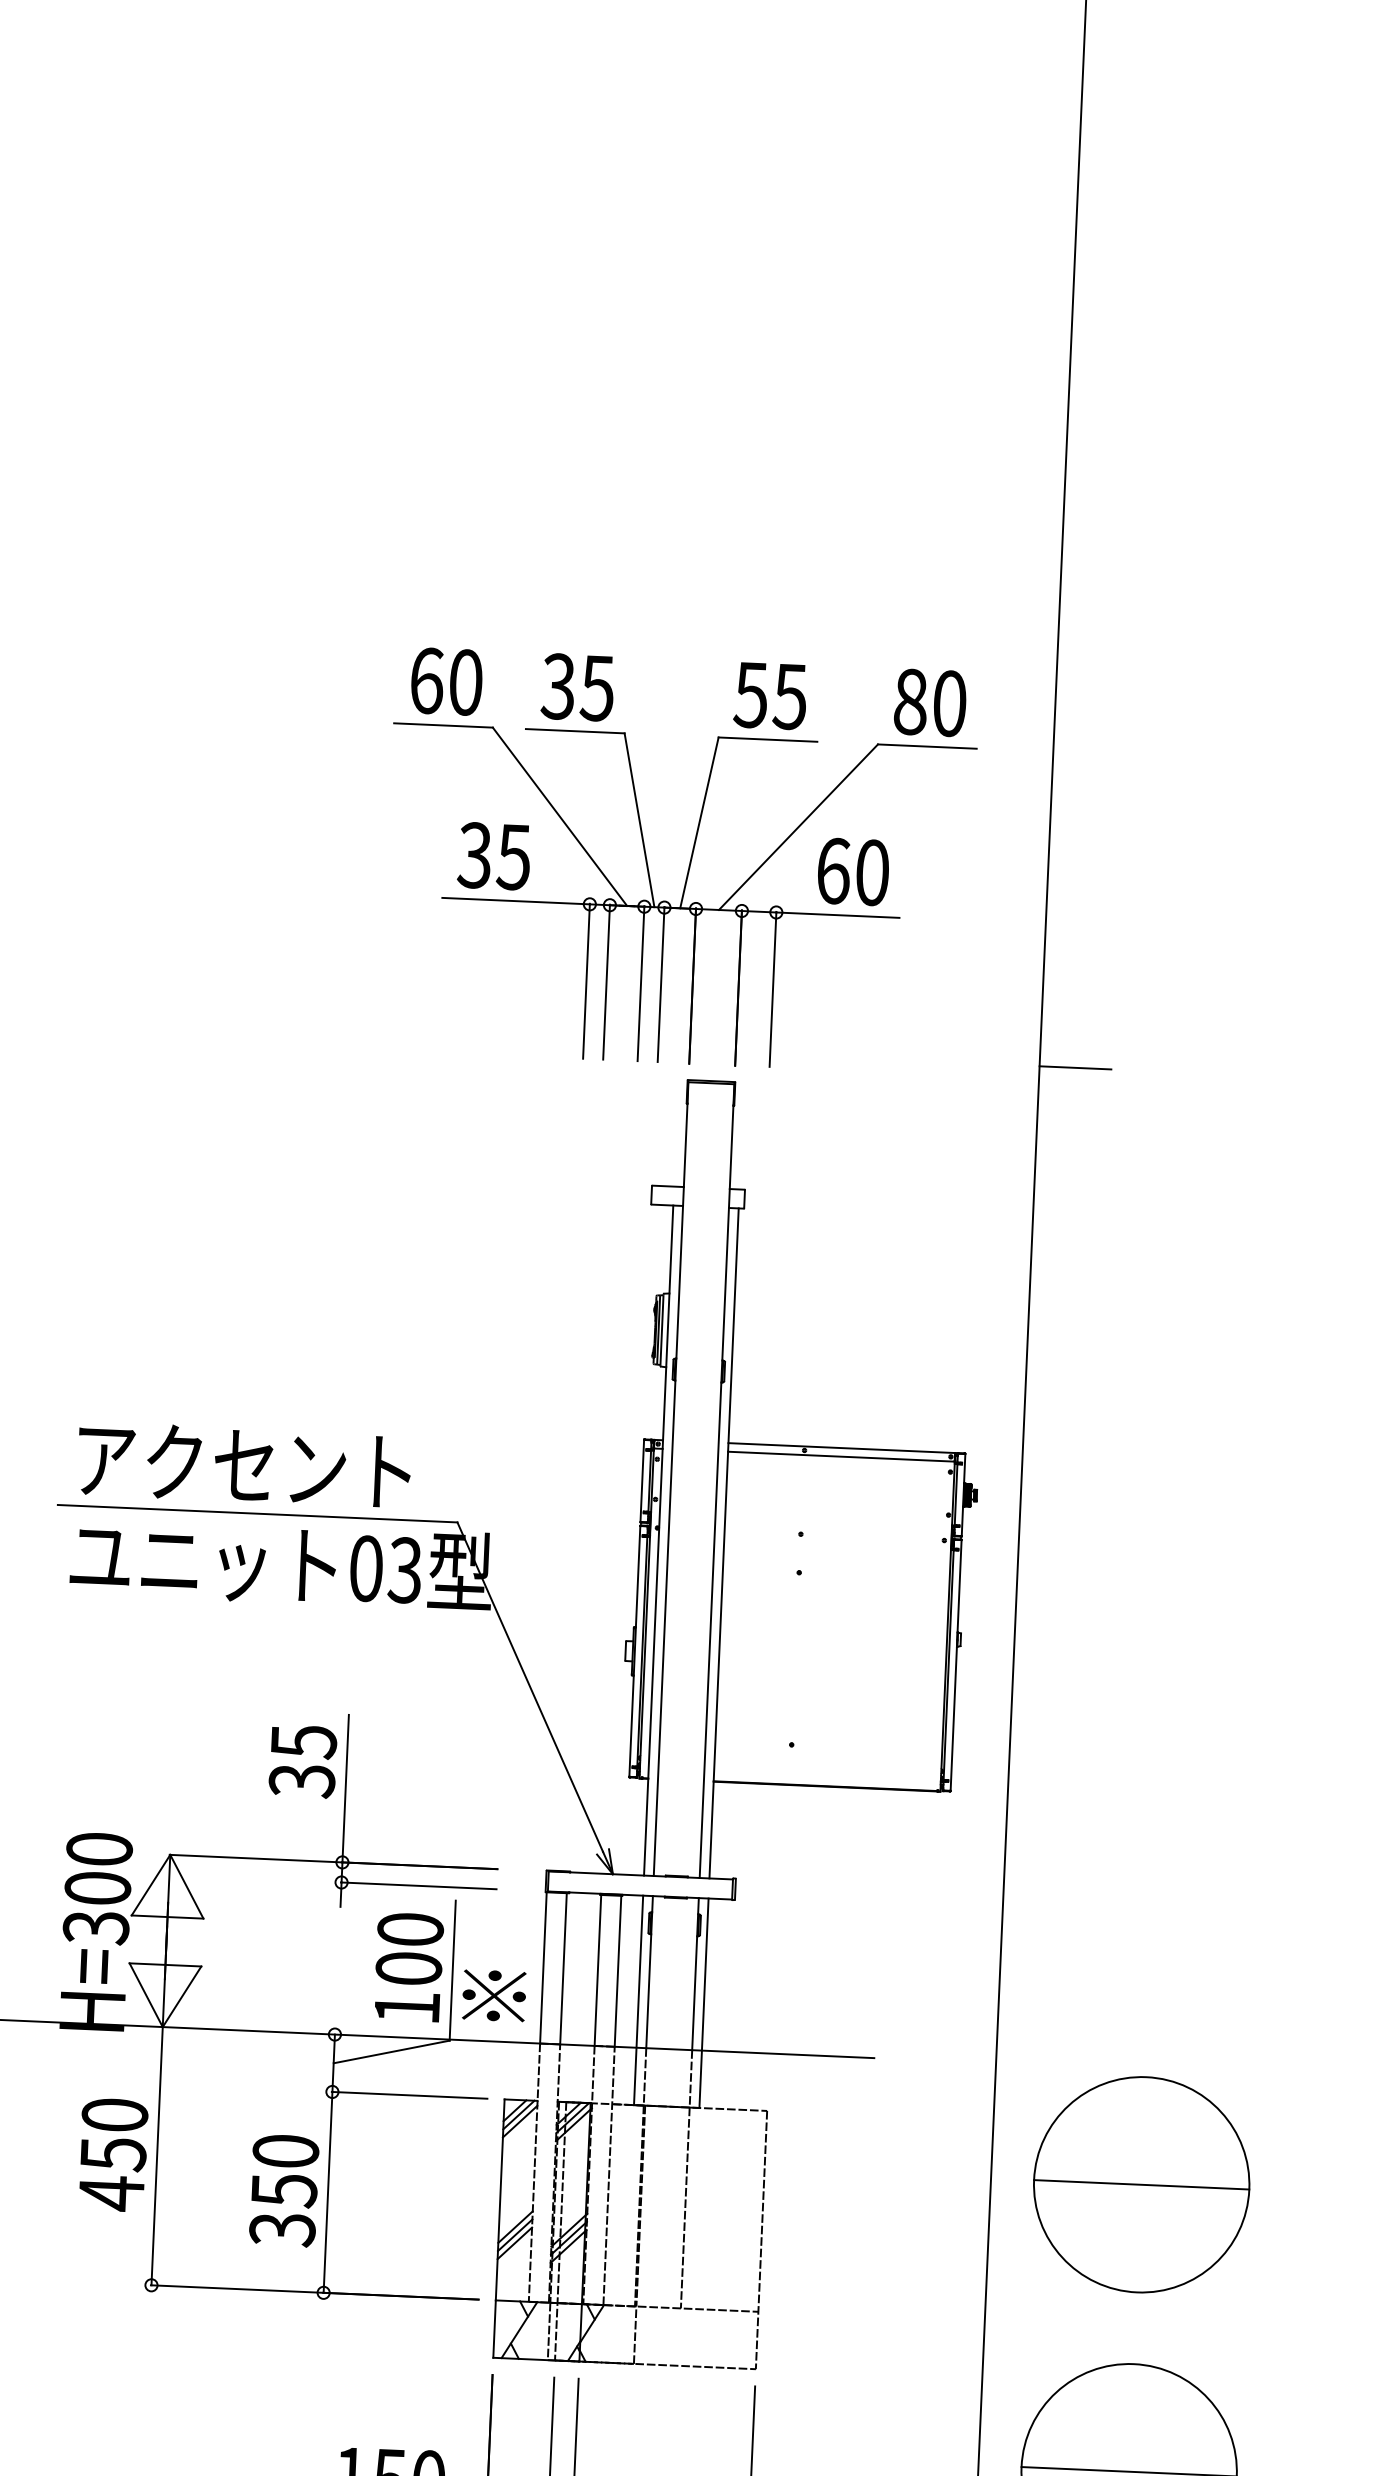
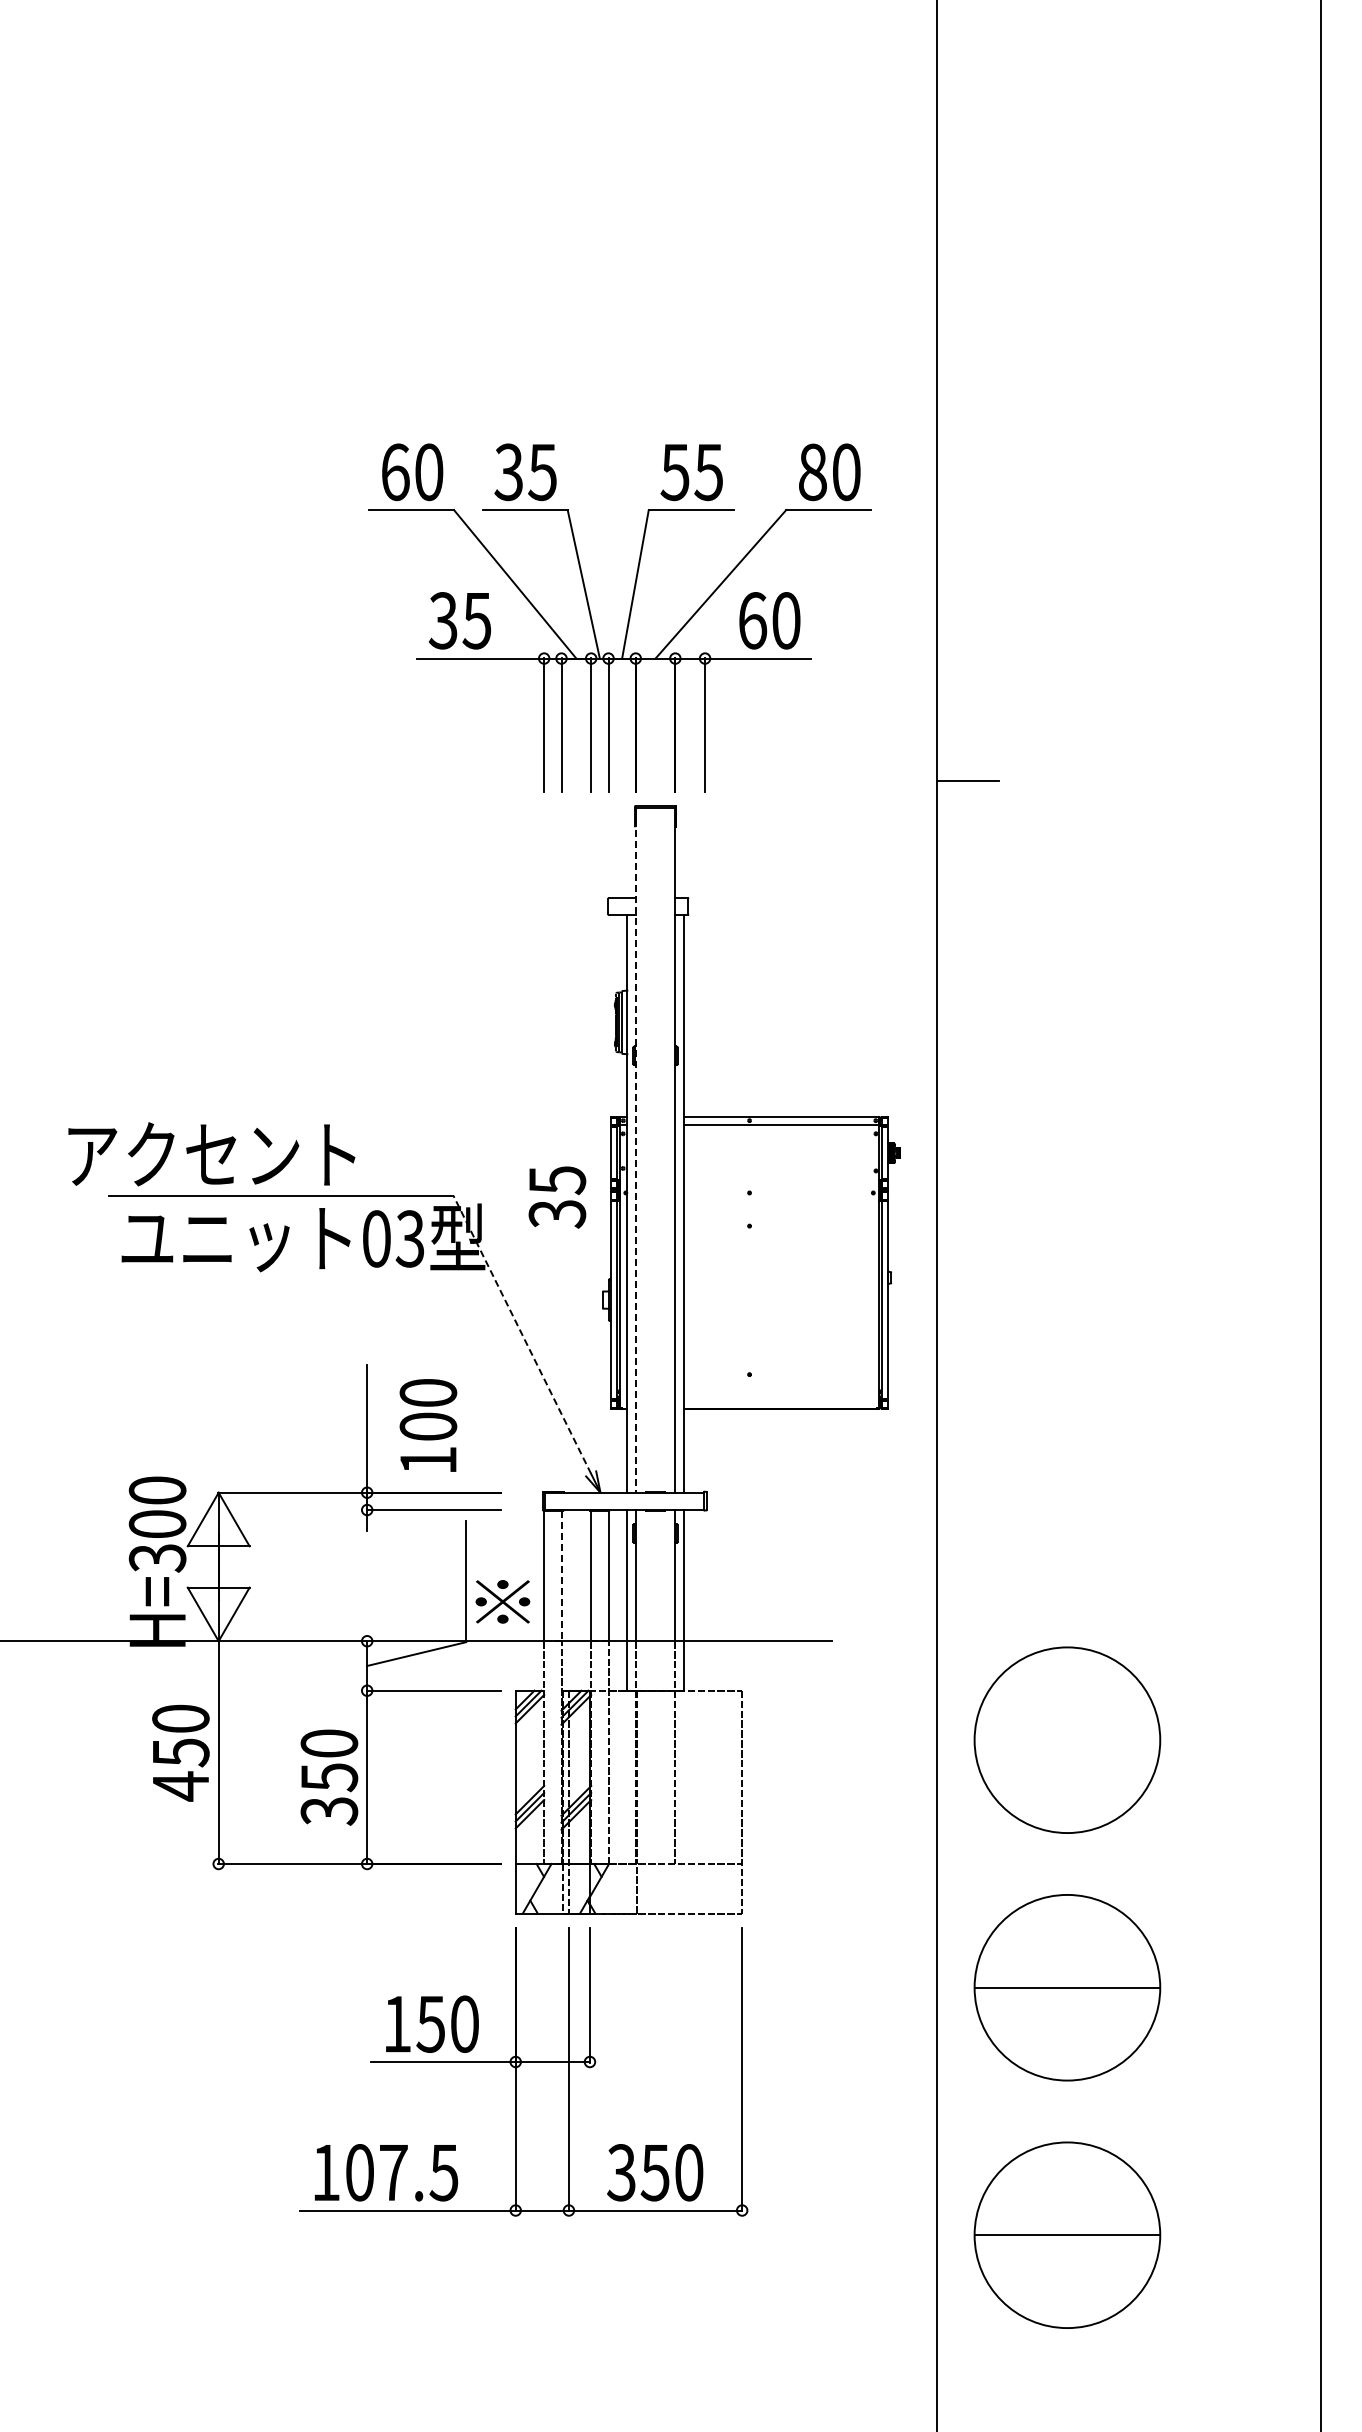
text: (243, 1465) -> (211, 1154), moved
line: (670, 1479) -> (635, 1150), solid -> dashed
line: (530, 1686) -> (522, 1334), solid -> dashed
text: (303, 1761) -> (557, 1197), moved
text: (409, 1967) -> (428, 1425), moved
line: (563, 1969) -> (561, 1576), solid -> dashed
line: (1141, 2185) -> (1067, 1740), removed

